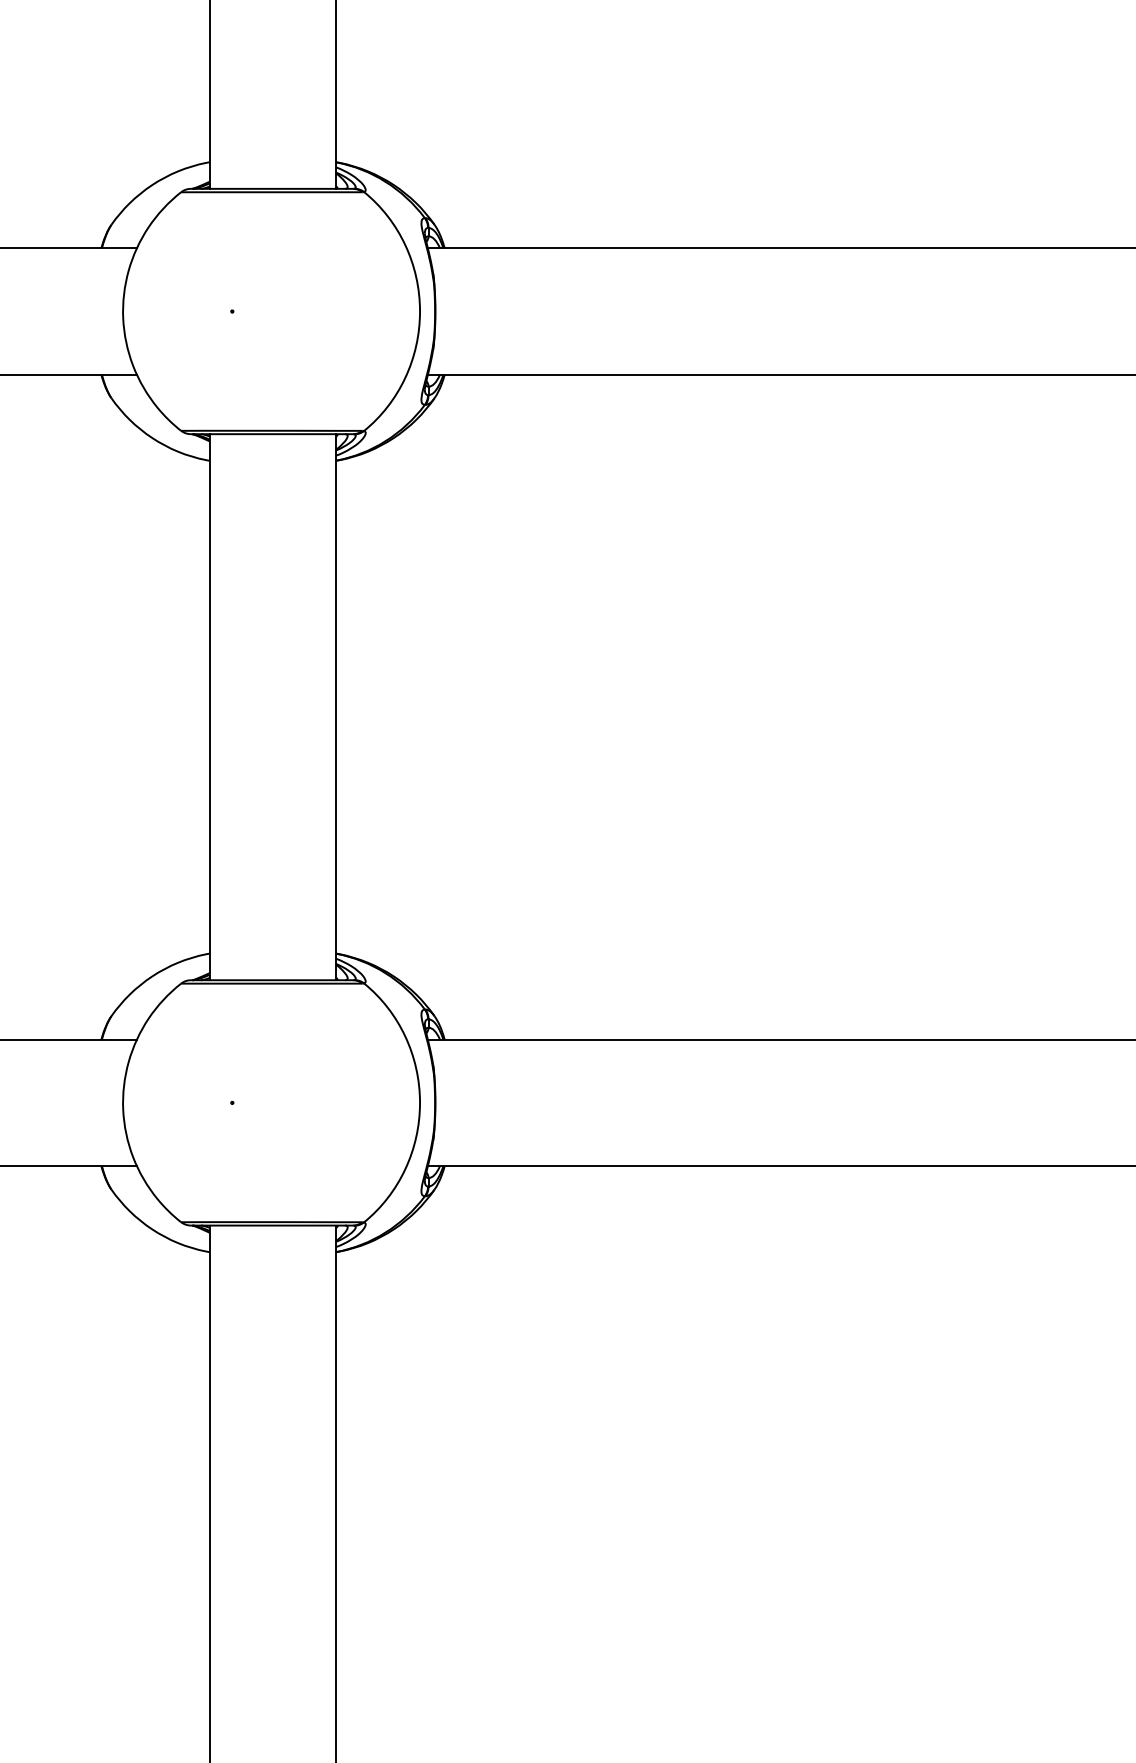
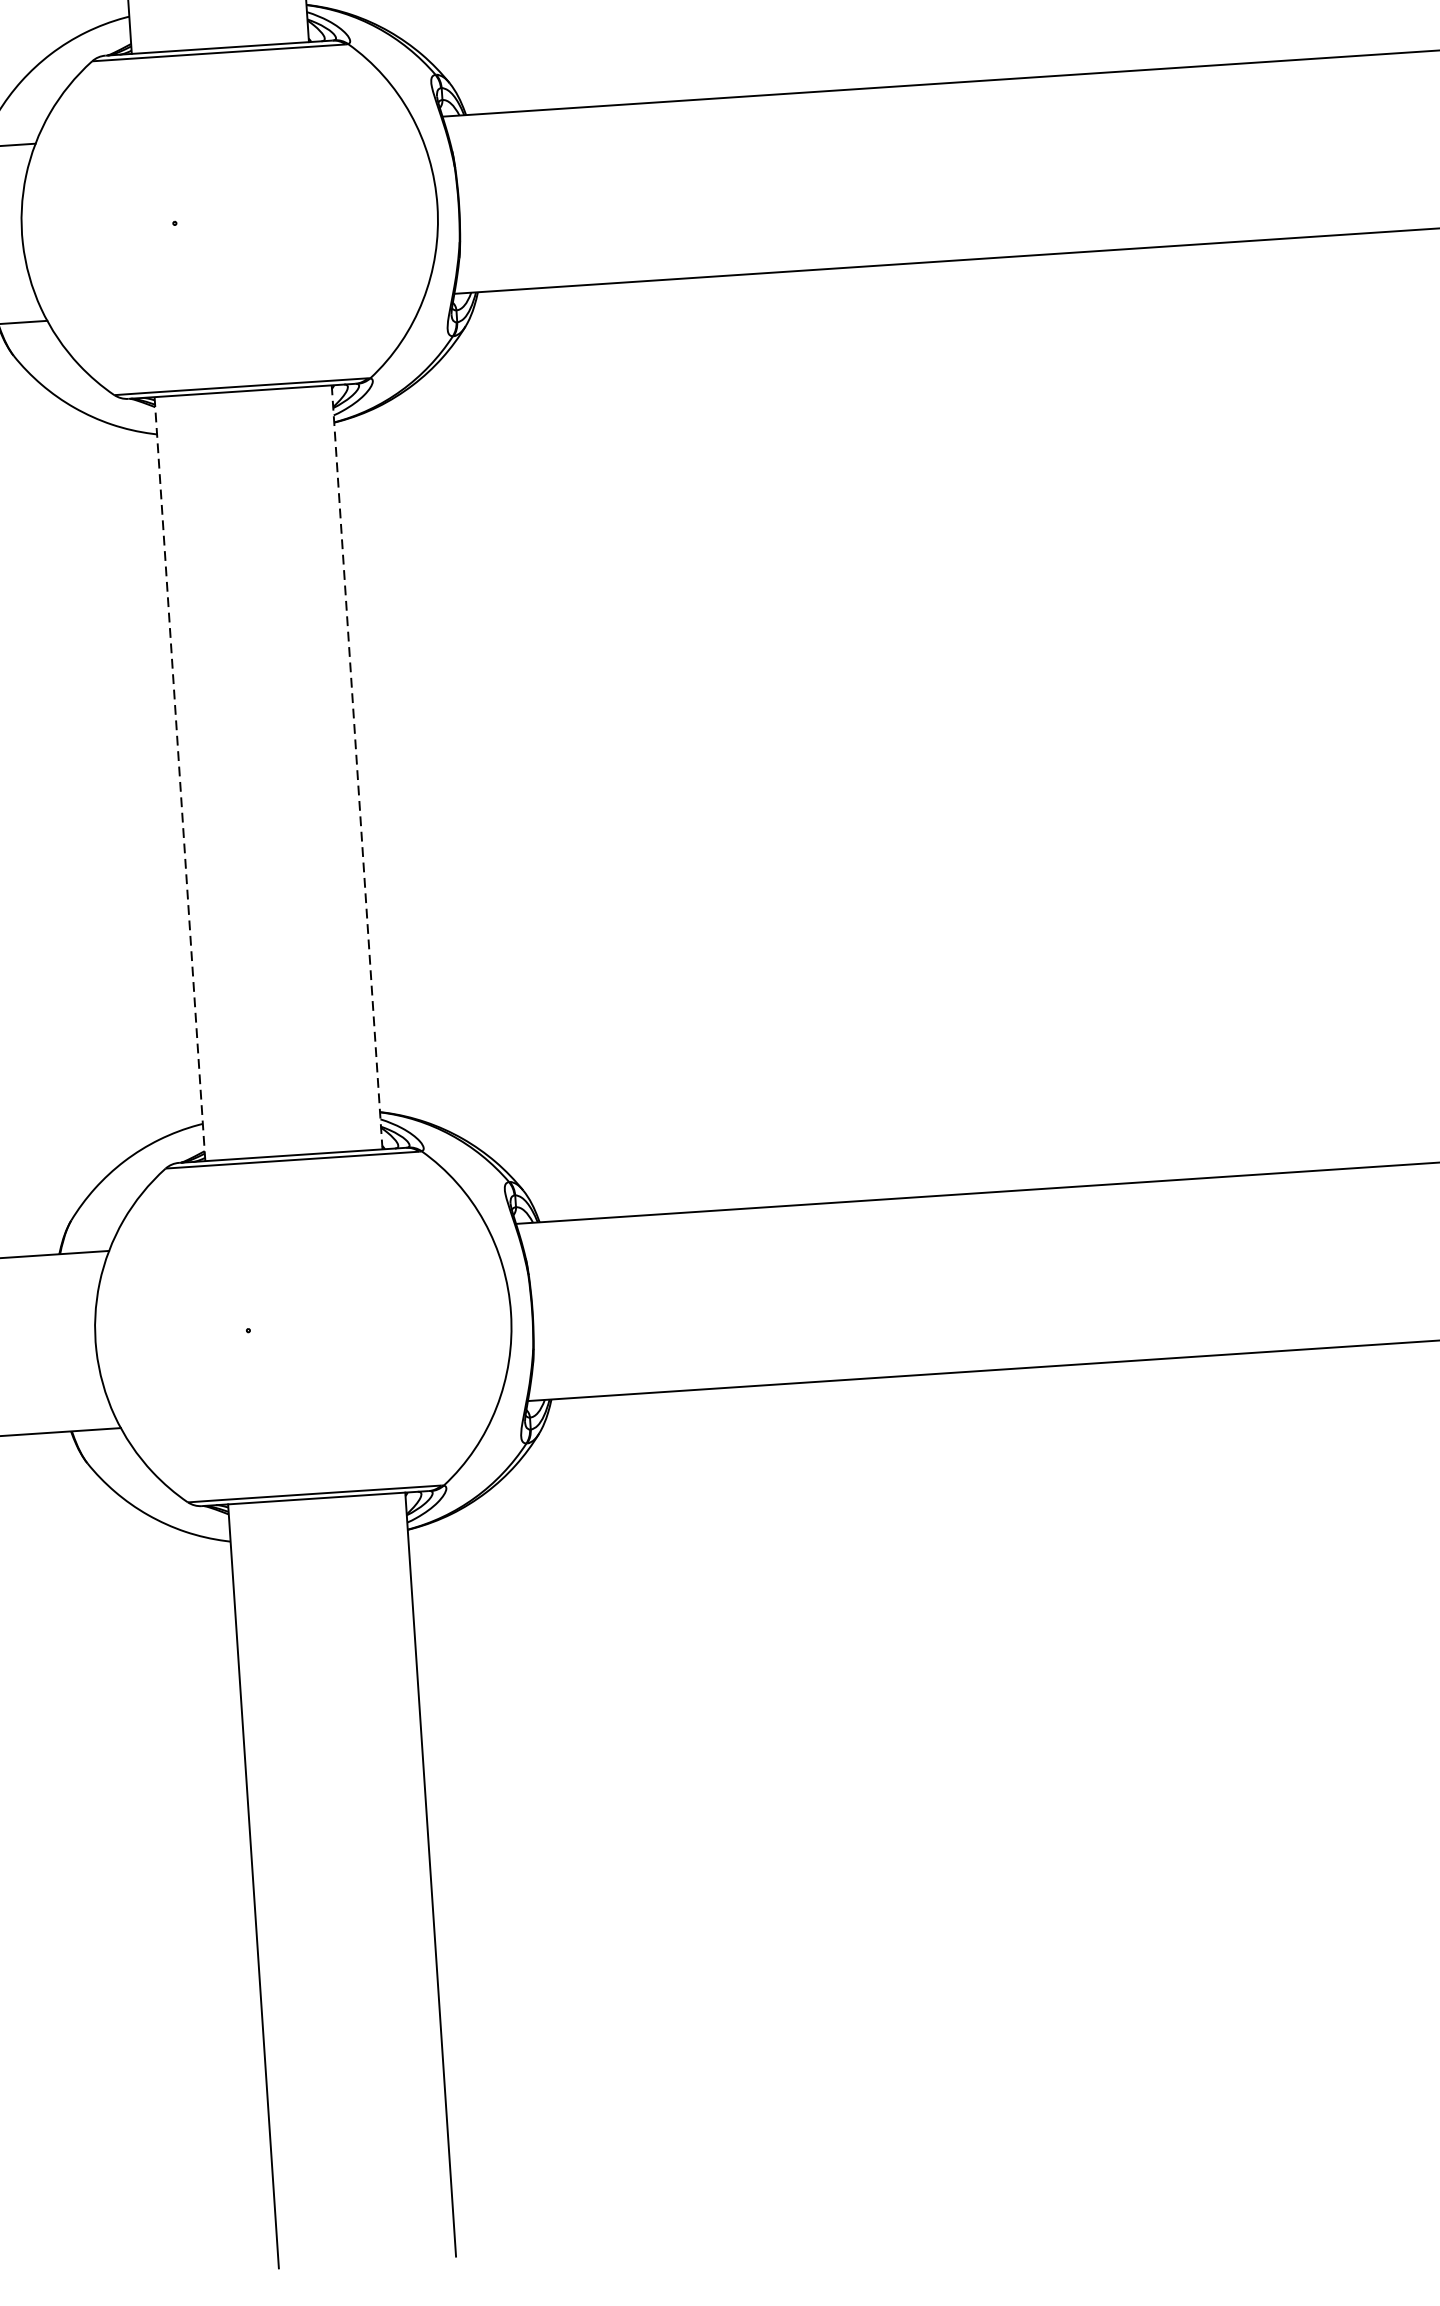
line: (209, 706) -> (179, 778), solid -> dashed
line: (336, 706) -> (357, 766), solid -> dashed

